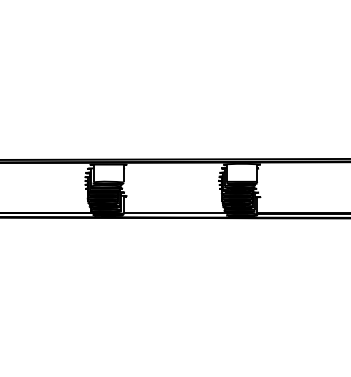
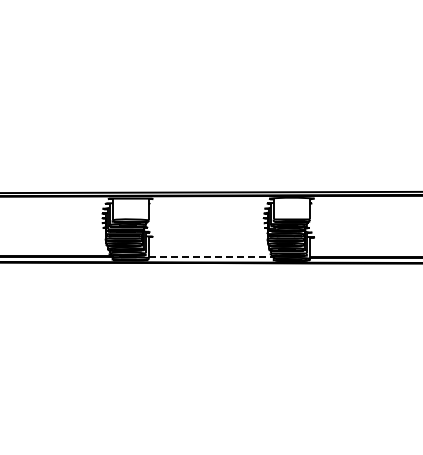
line: (175, 213) -> (211, 257), solid -> dashed

